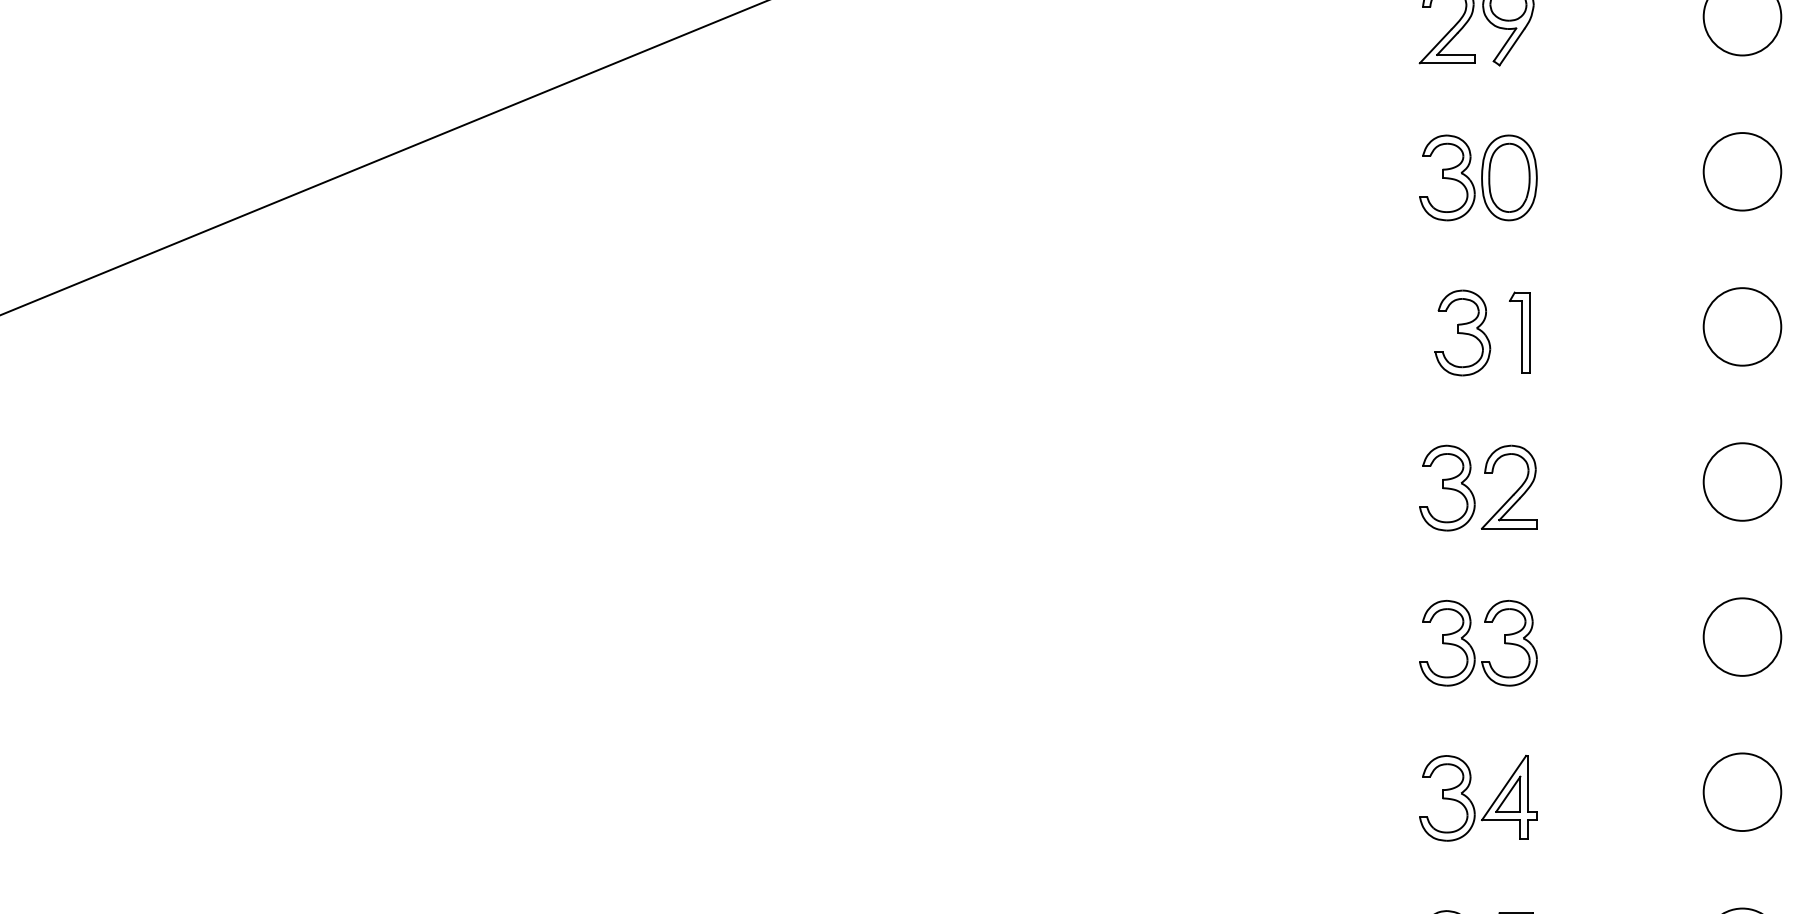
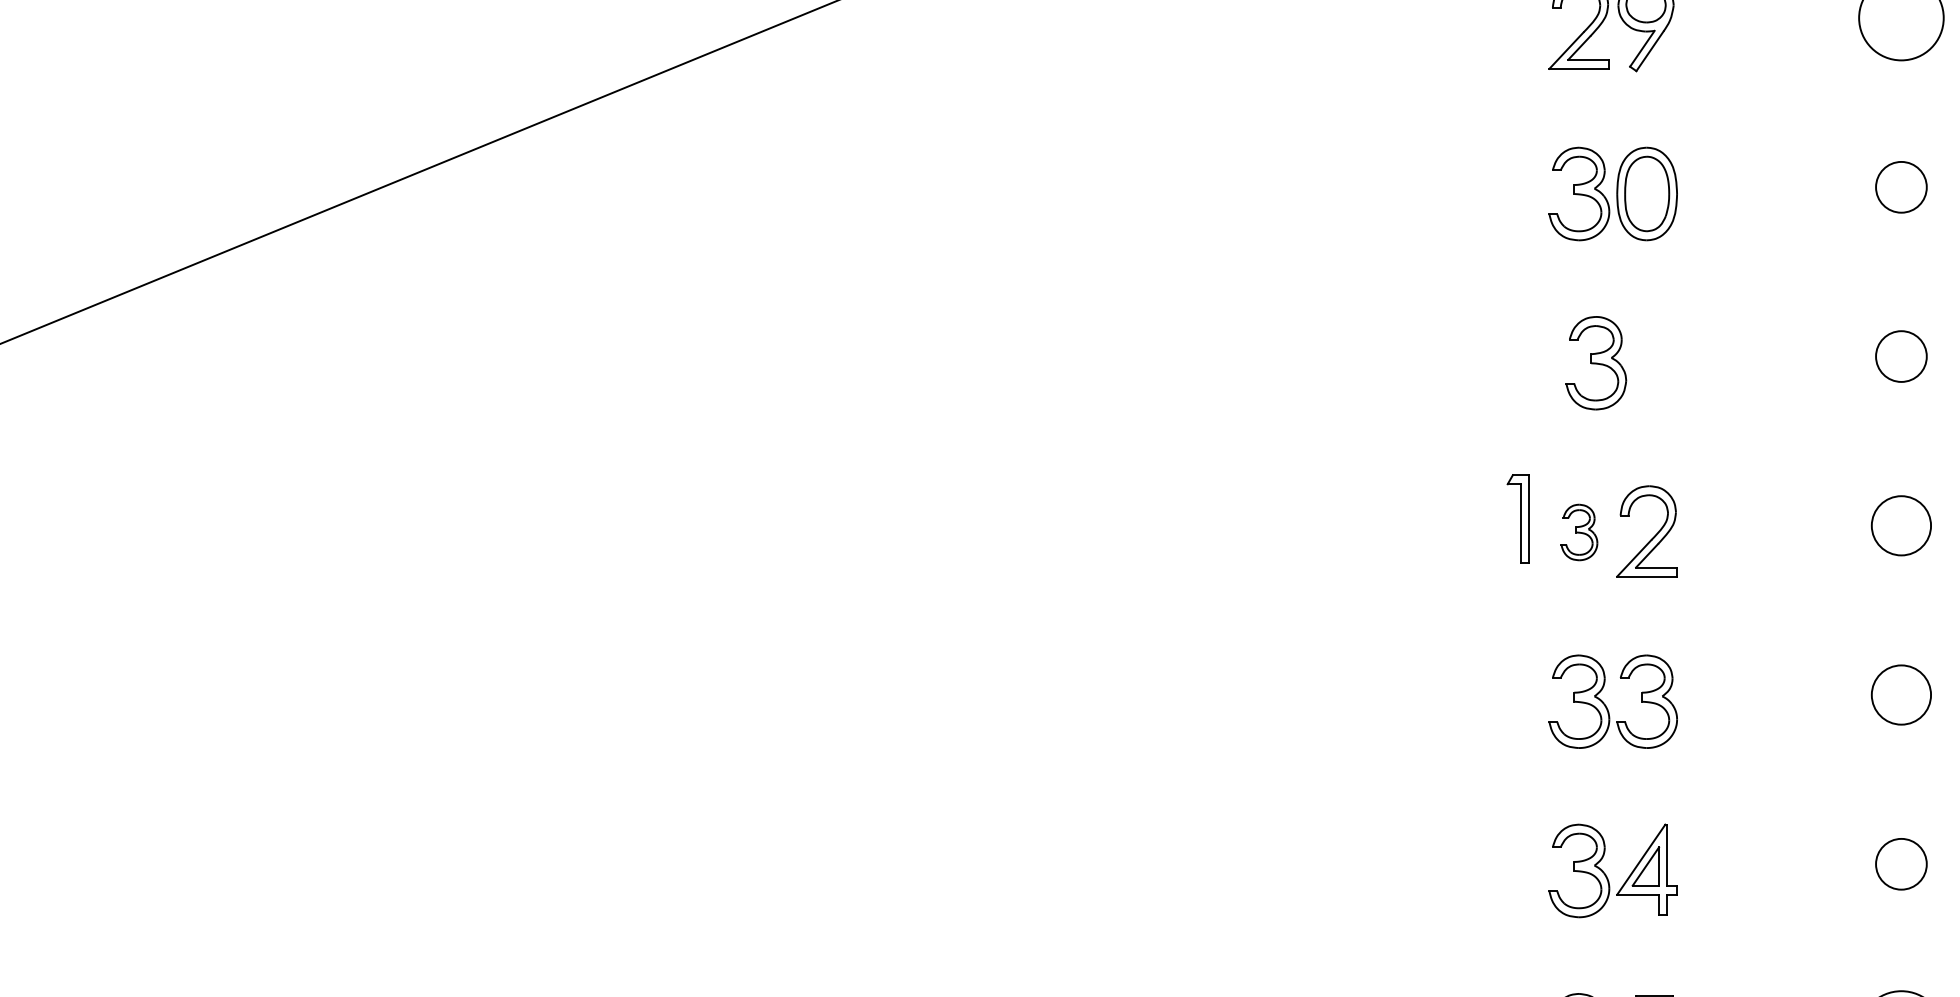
circle: (1742, 171) -> (1901, 187), size x0.6
circle: (1742, 326) -> (1901, 356), size x0.6
part: (1518, 332) -> (1517, 518), moved
circle: (1742, 481) -> (1901, 525), size x0.7
part: (1447, 488) -> (1579, 532), size x0.6
circle: (1742, 636) -> (1901, 694), size x0.7
circle: (1742, 791) -> (1901, 863), size x0.6

